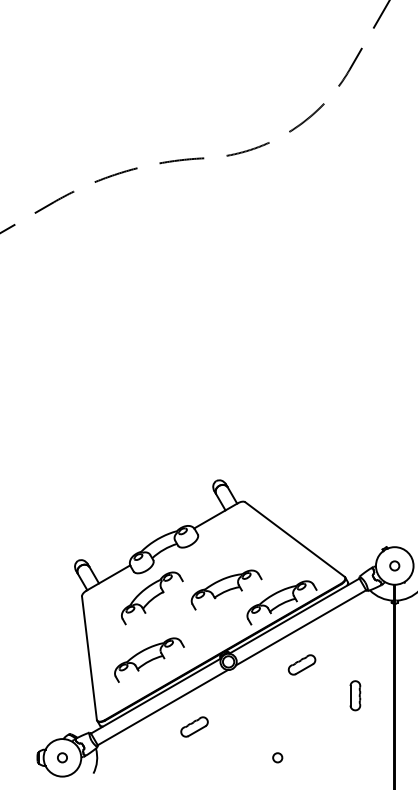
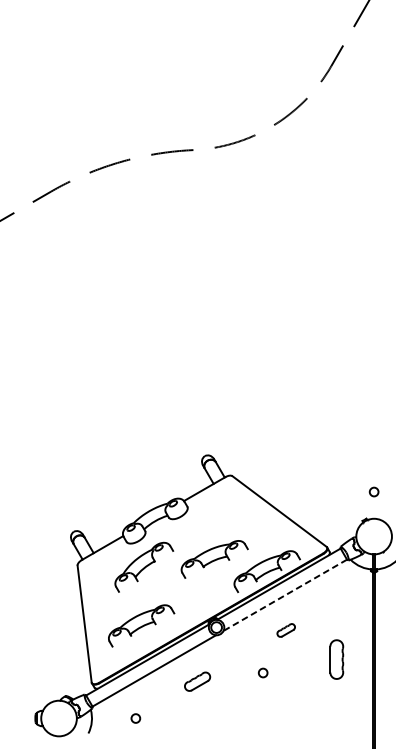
circle: (394, 565) -> (373, 491), moved
line: (300, 628) -> (284, 595), solid -> dashed
part: (301, 664) -> (285, 630), size x0.7
part: (355, 695) -> (336, 659), size x1.4
part: (194, 726) -> (197, 681), moved
circle: (62, 757) -> (135, 718), moved
circle: (277, 757) -> (262, 672), moved

